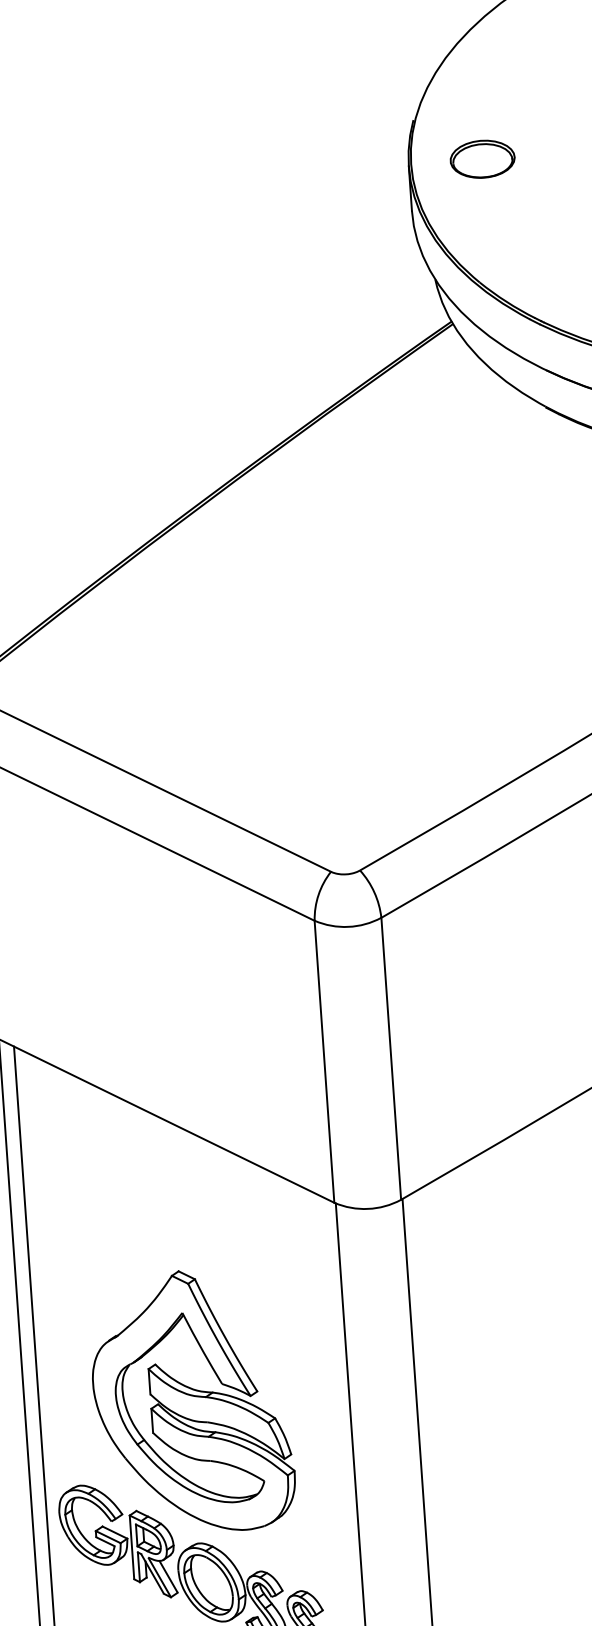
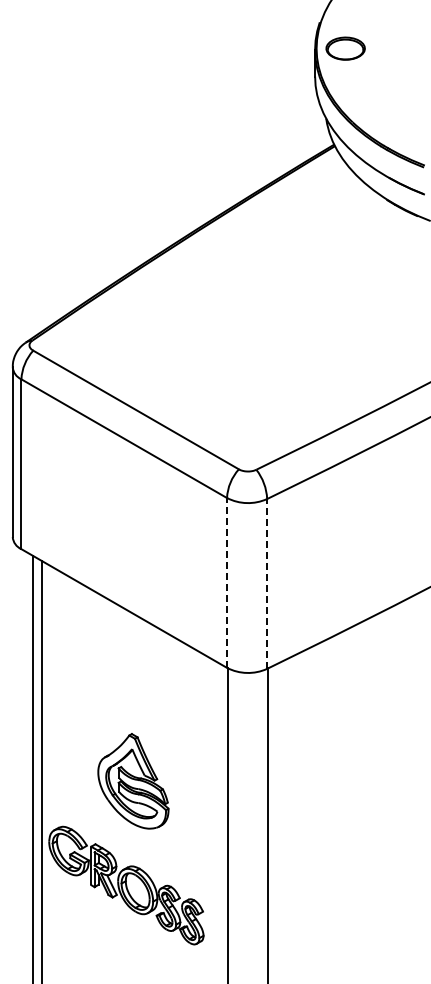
part: (482, 159) -> (345, 48), moved
line: (391, 1058) -> (267, 583), solid -> dashed
line: (325, 1060) -> (227, 582), solid -> dashed
part: (192, 1402) -> (133, 781), size x0.6

